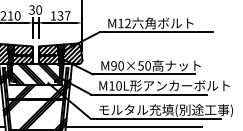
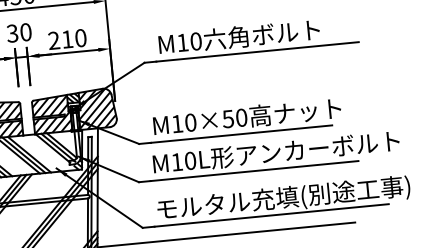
text: (60, 15) -> (67, 38), 137 -> 210
text: (127, 23) -> (195, 41), M12 -> M10
text: (113, 65) -> (176, 123), M90×50 -> M10×50

